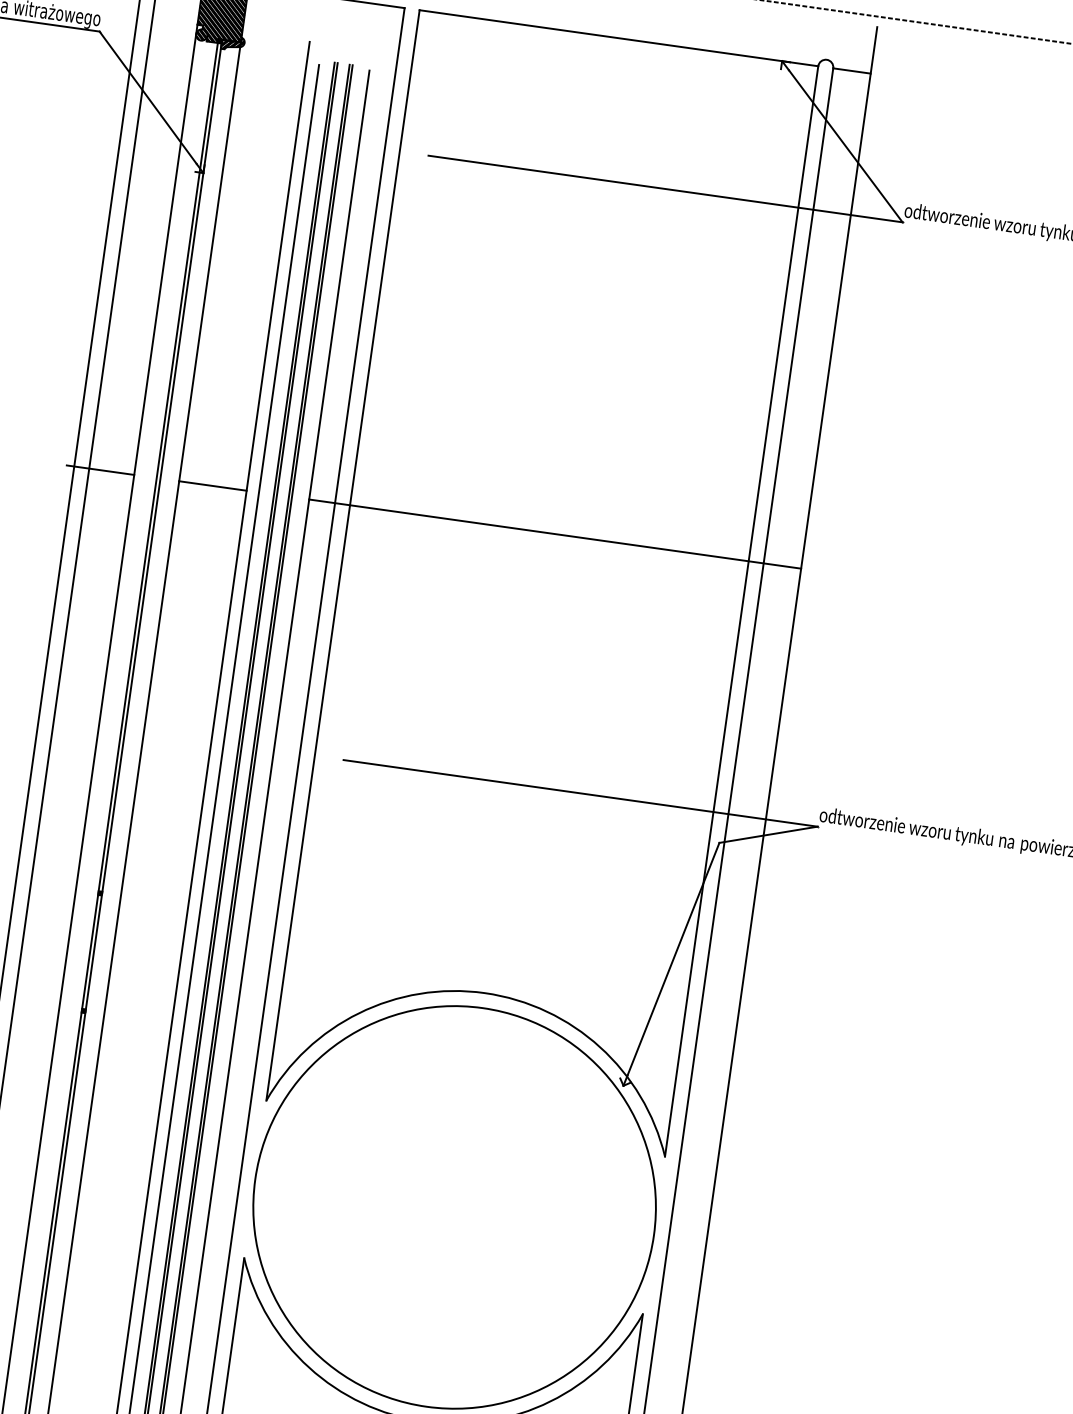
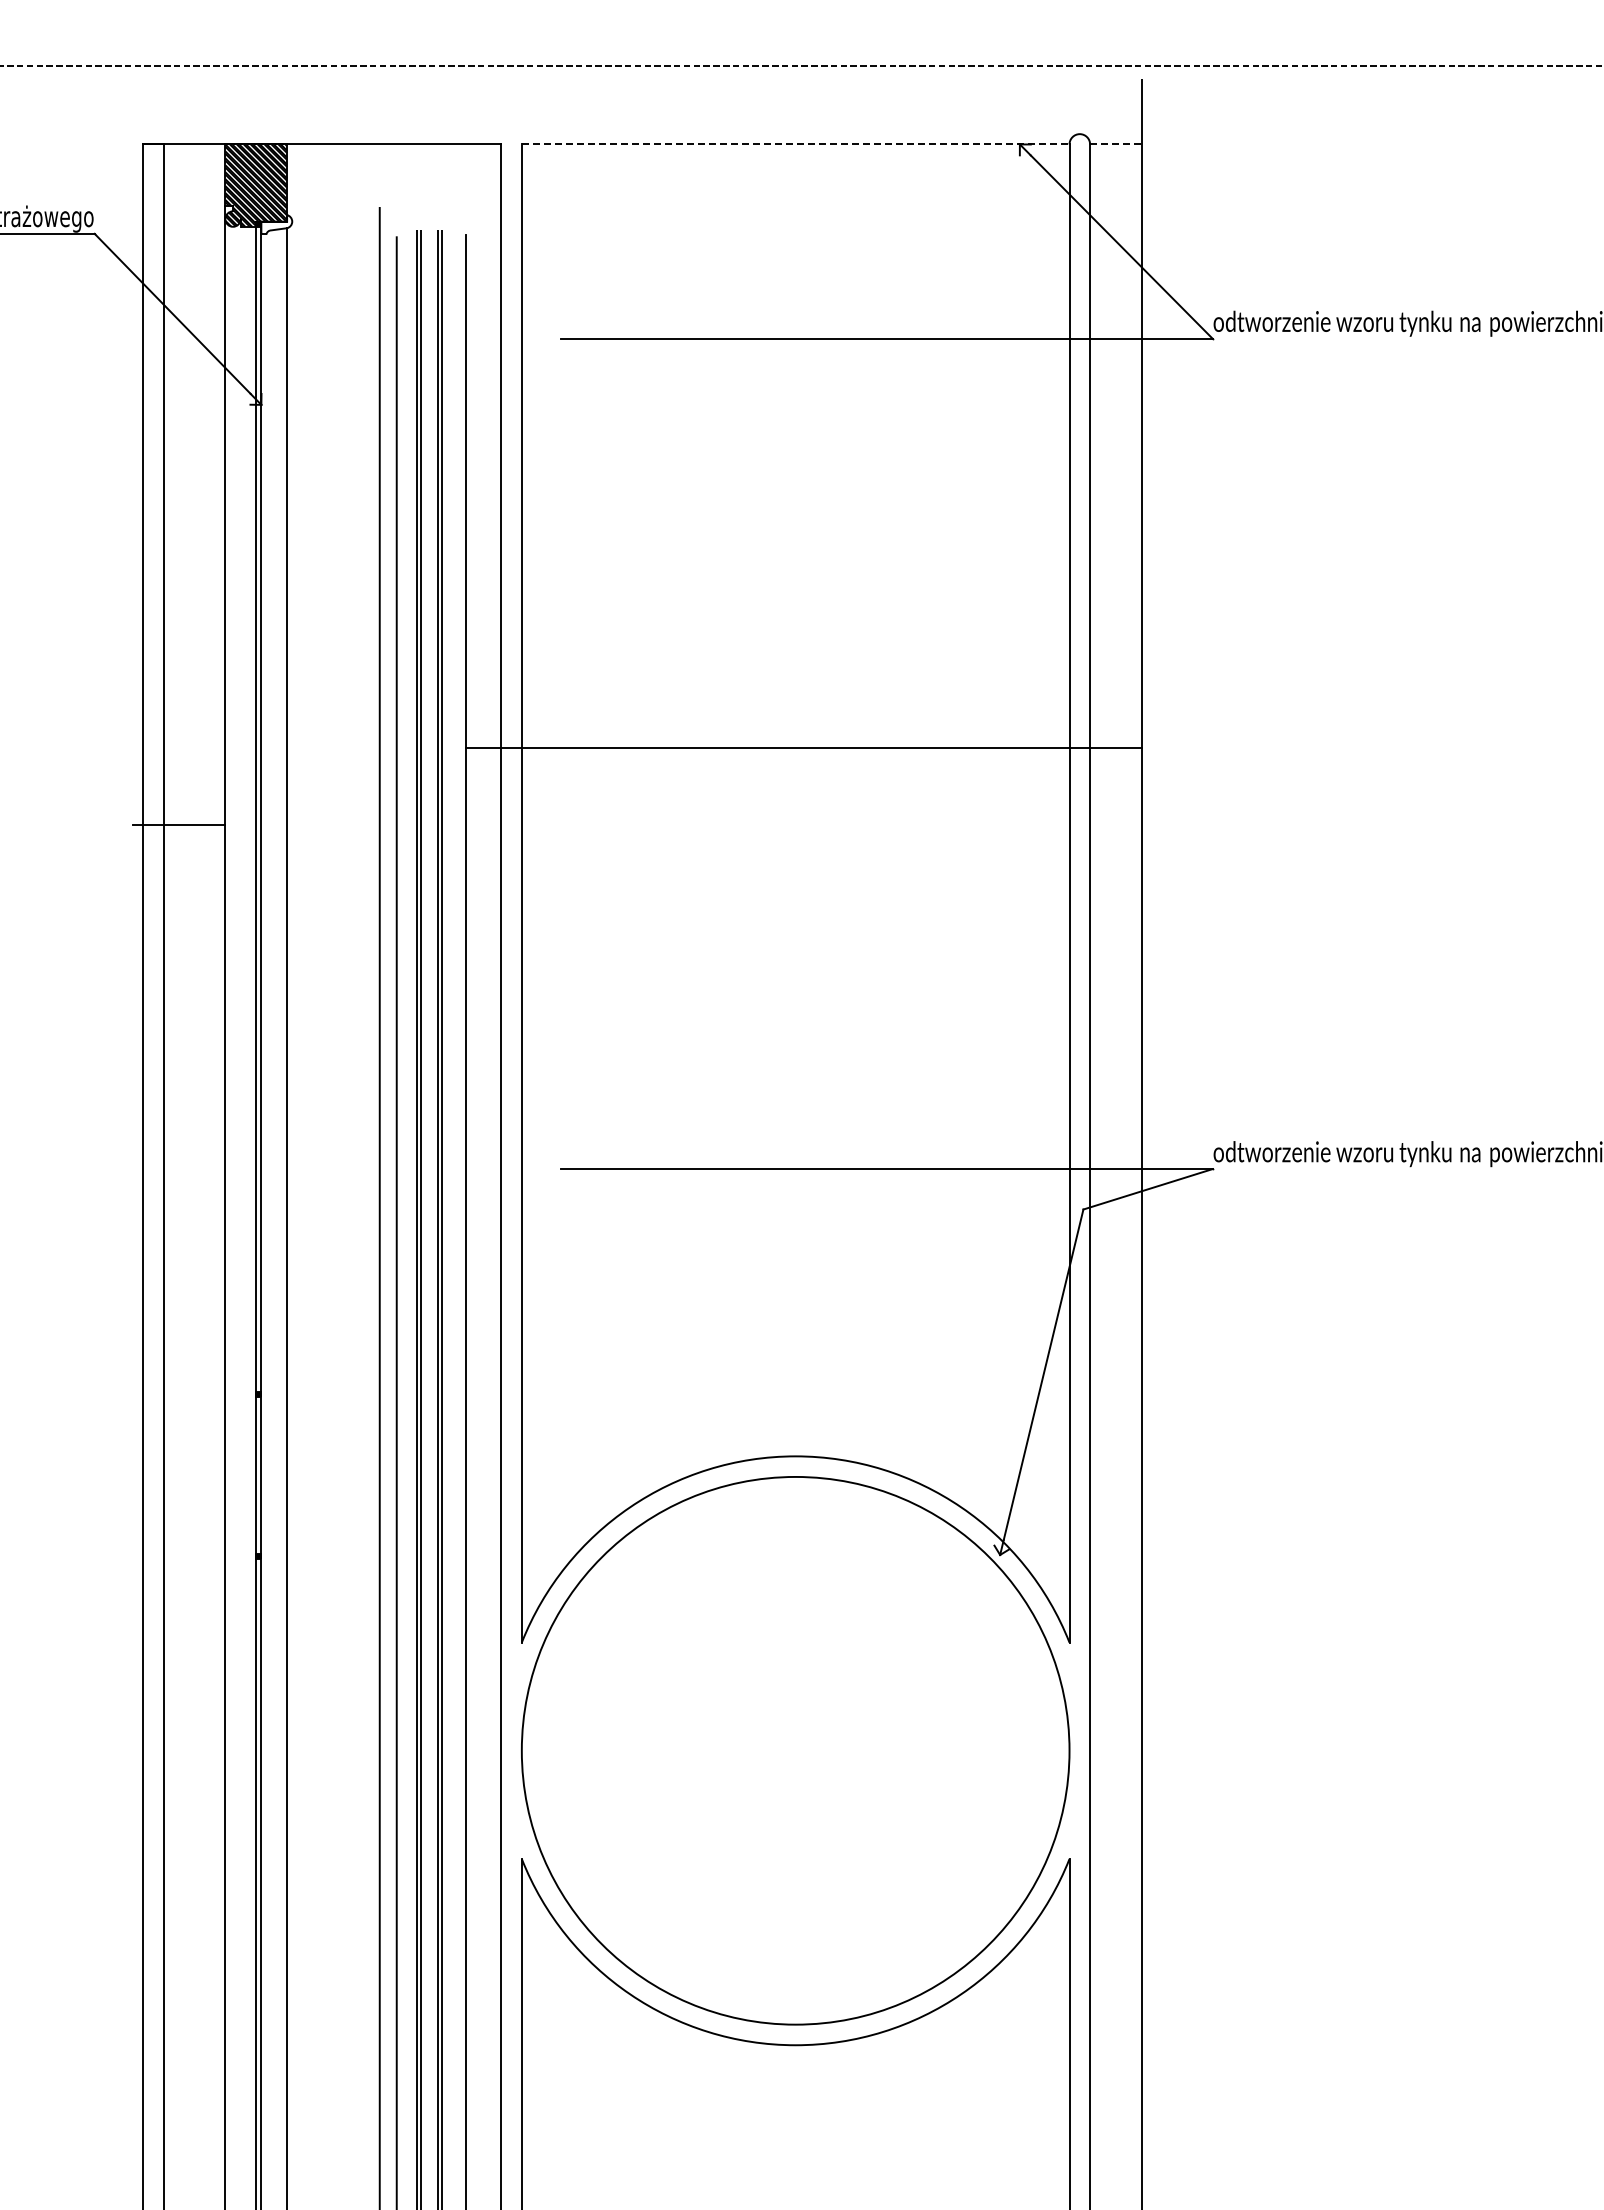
line: (618, 38) -> (795, 144), solid -> dashed
hatch: (232, 43) -> (276, 224), removed
line: (851, 70) -> (1115, 144), solid -> dashed
line: (212, 485) -> (333, 824), removed
line: (555, 534) -> (803, 747), moved

